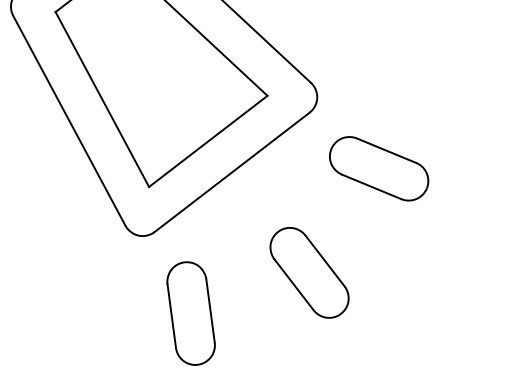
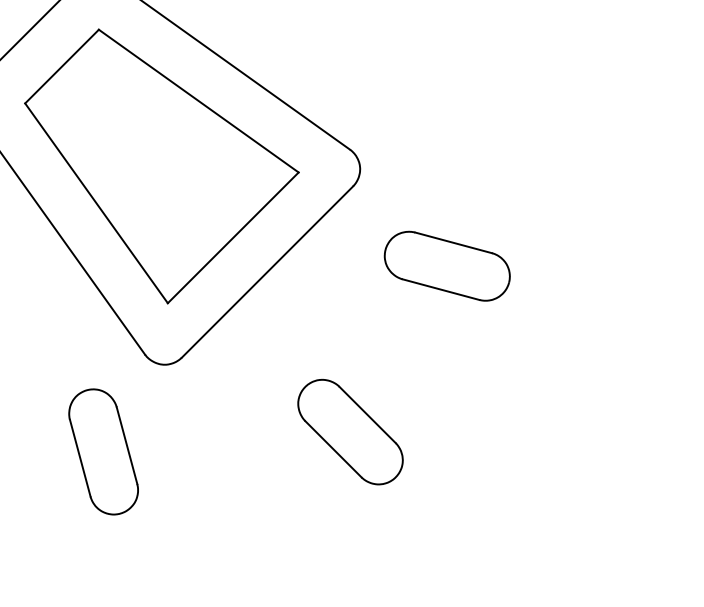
part: (378, 168) -> (446, 265), moved
part: (309, 272) -> (350, 431), moved
part: (191, 313) -> (103, 451), moved

